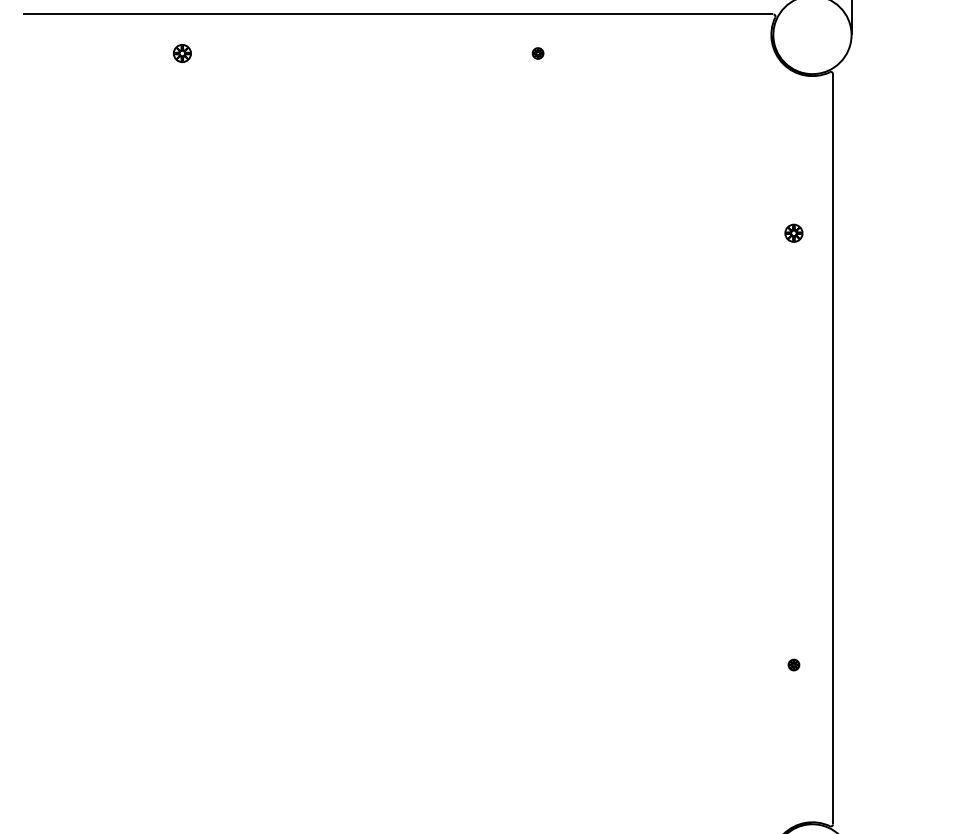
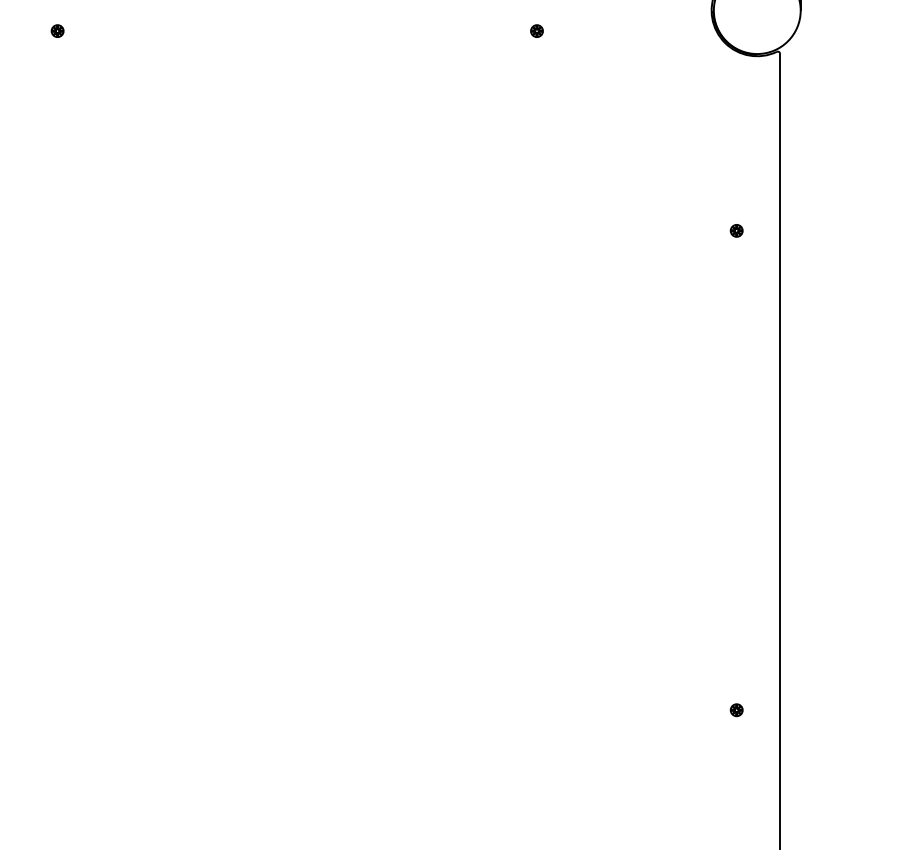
part: (182, 53) -> (57, 31), size x0.62
part: (537, 53) -> (536, 31), moved
part: (793, 233) -> (736, 231), size x0.62

